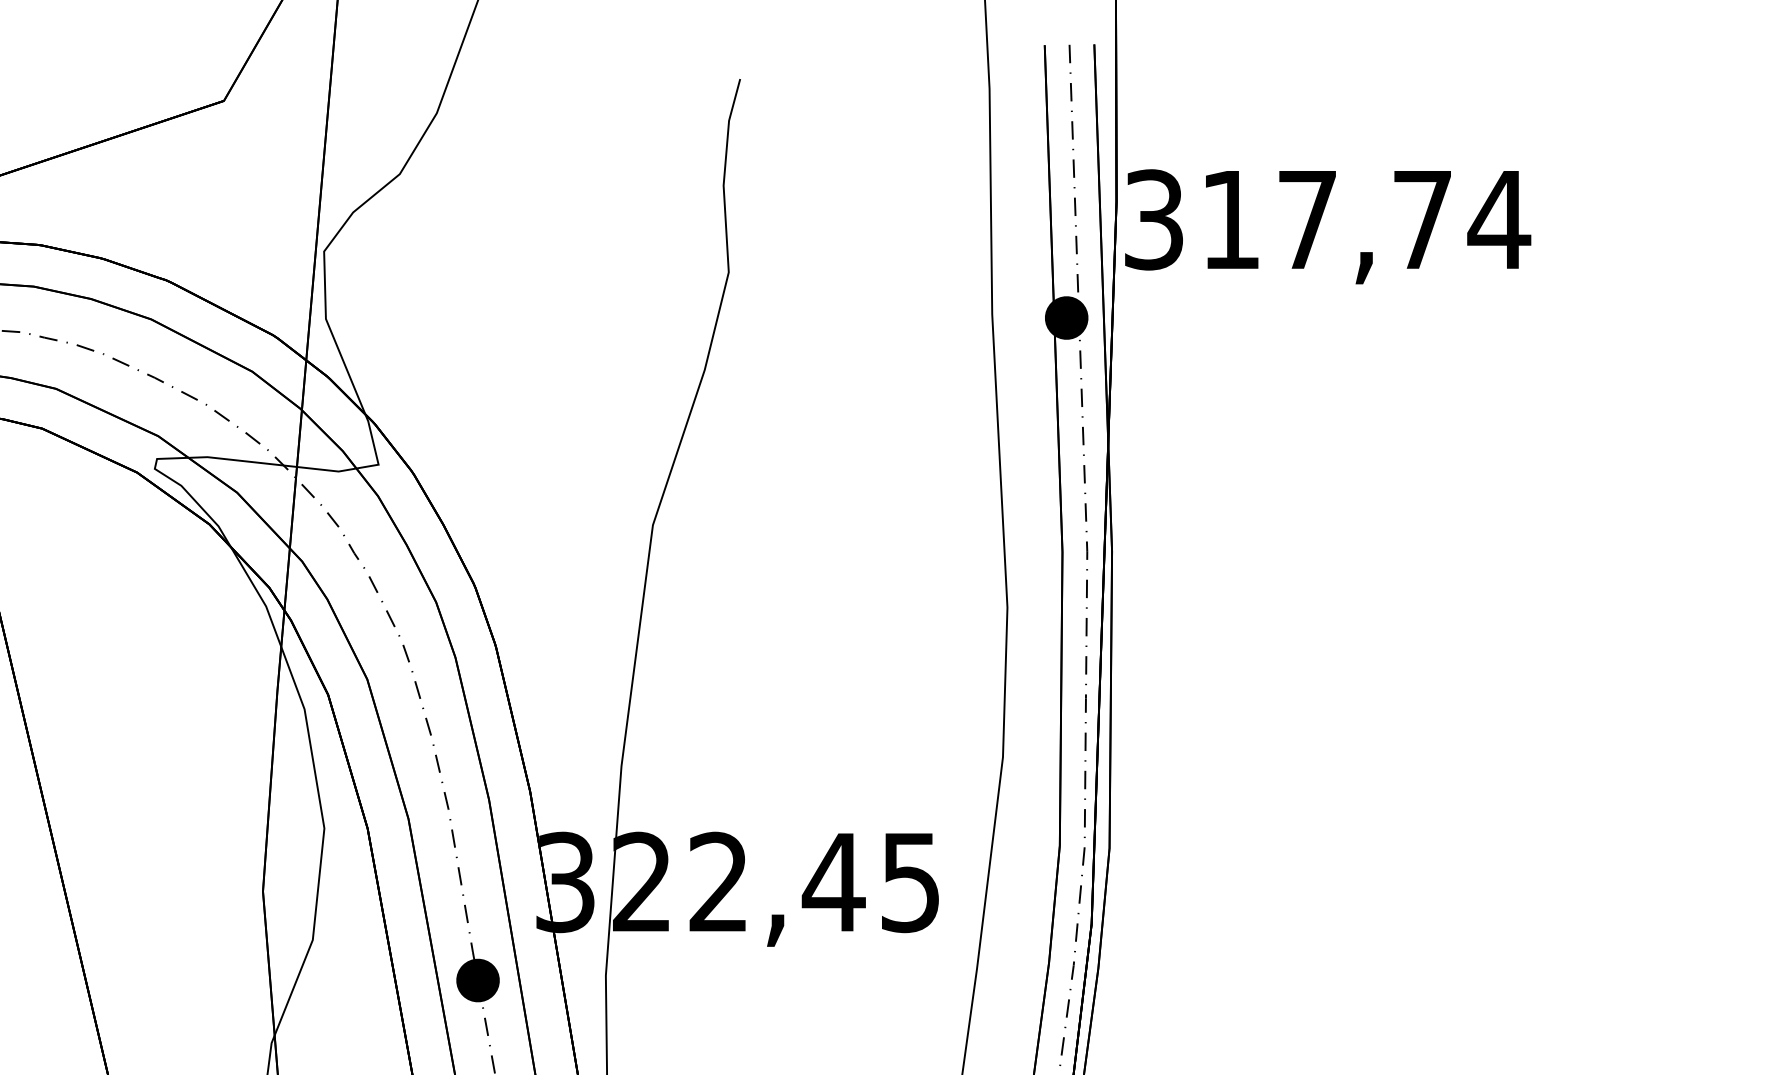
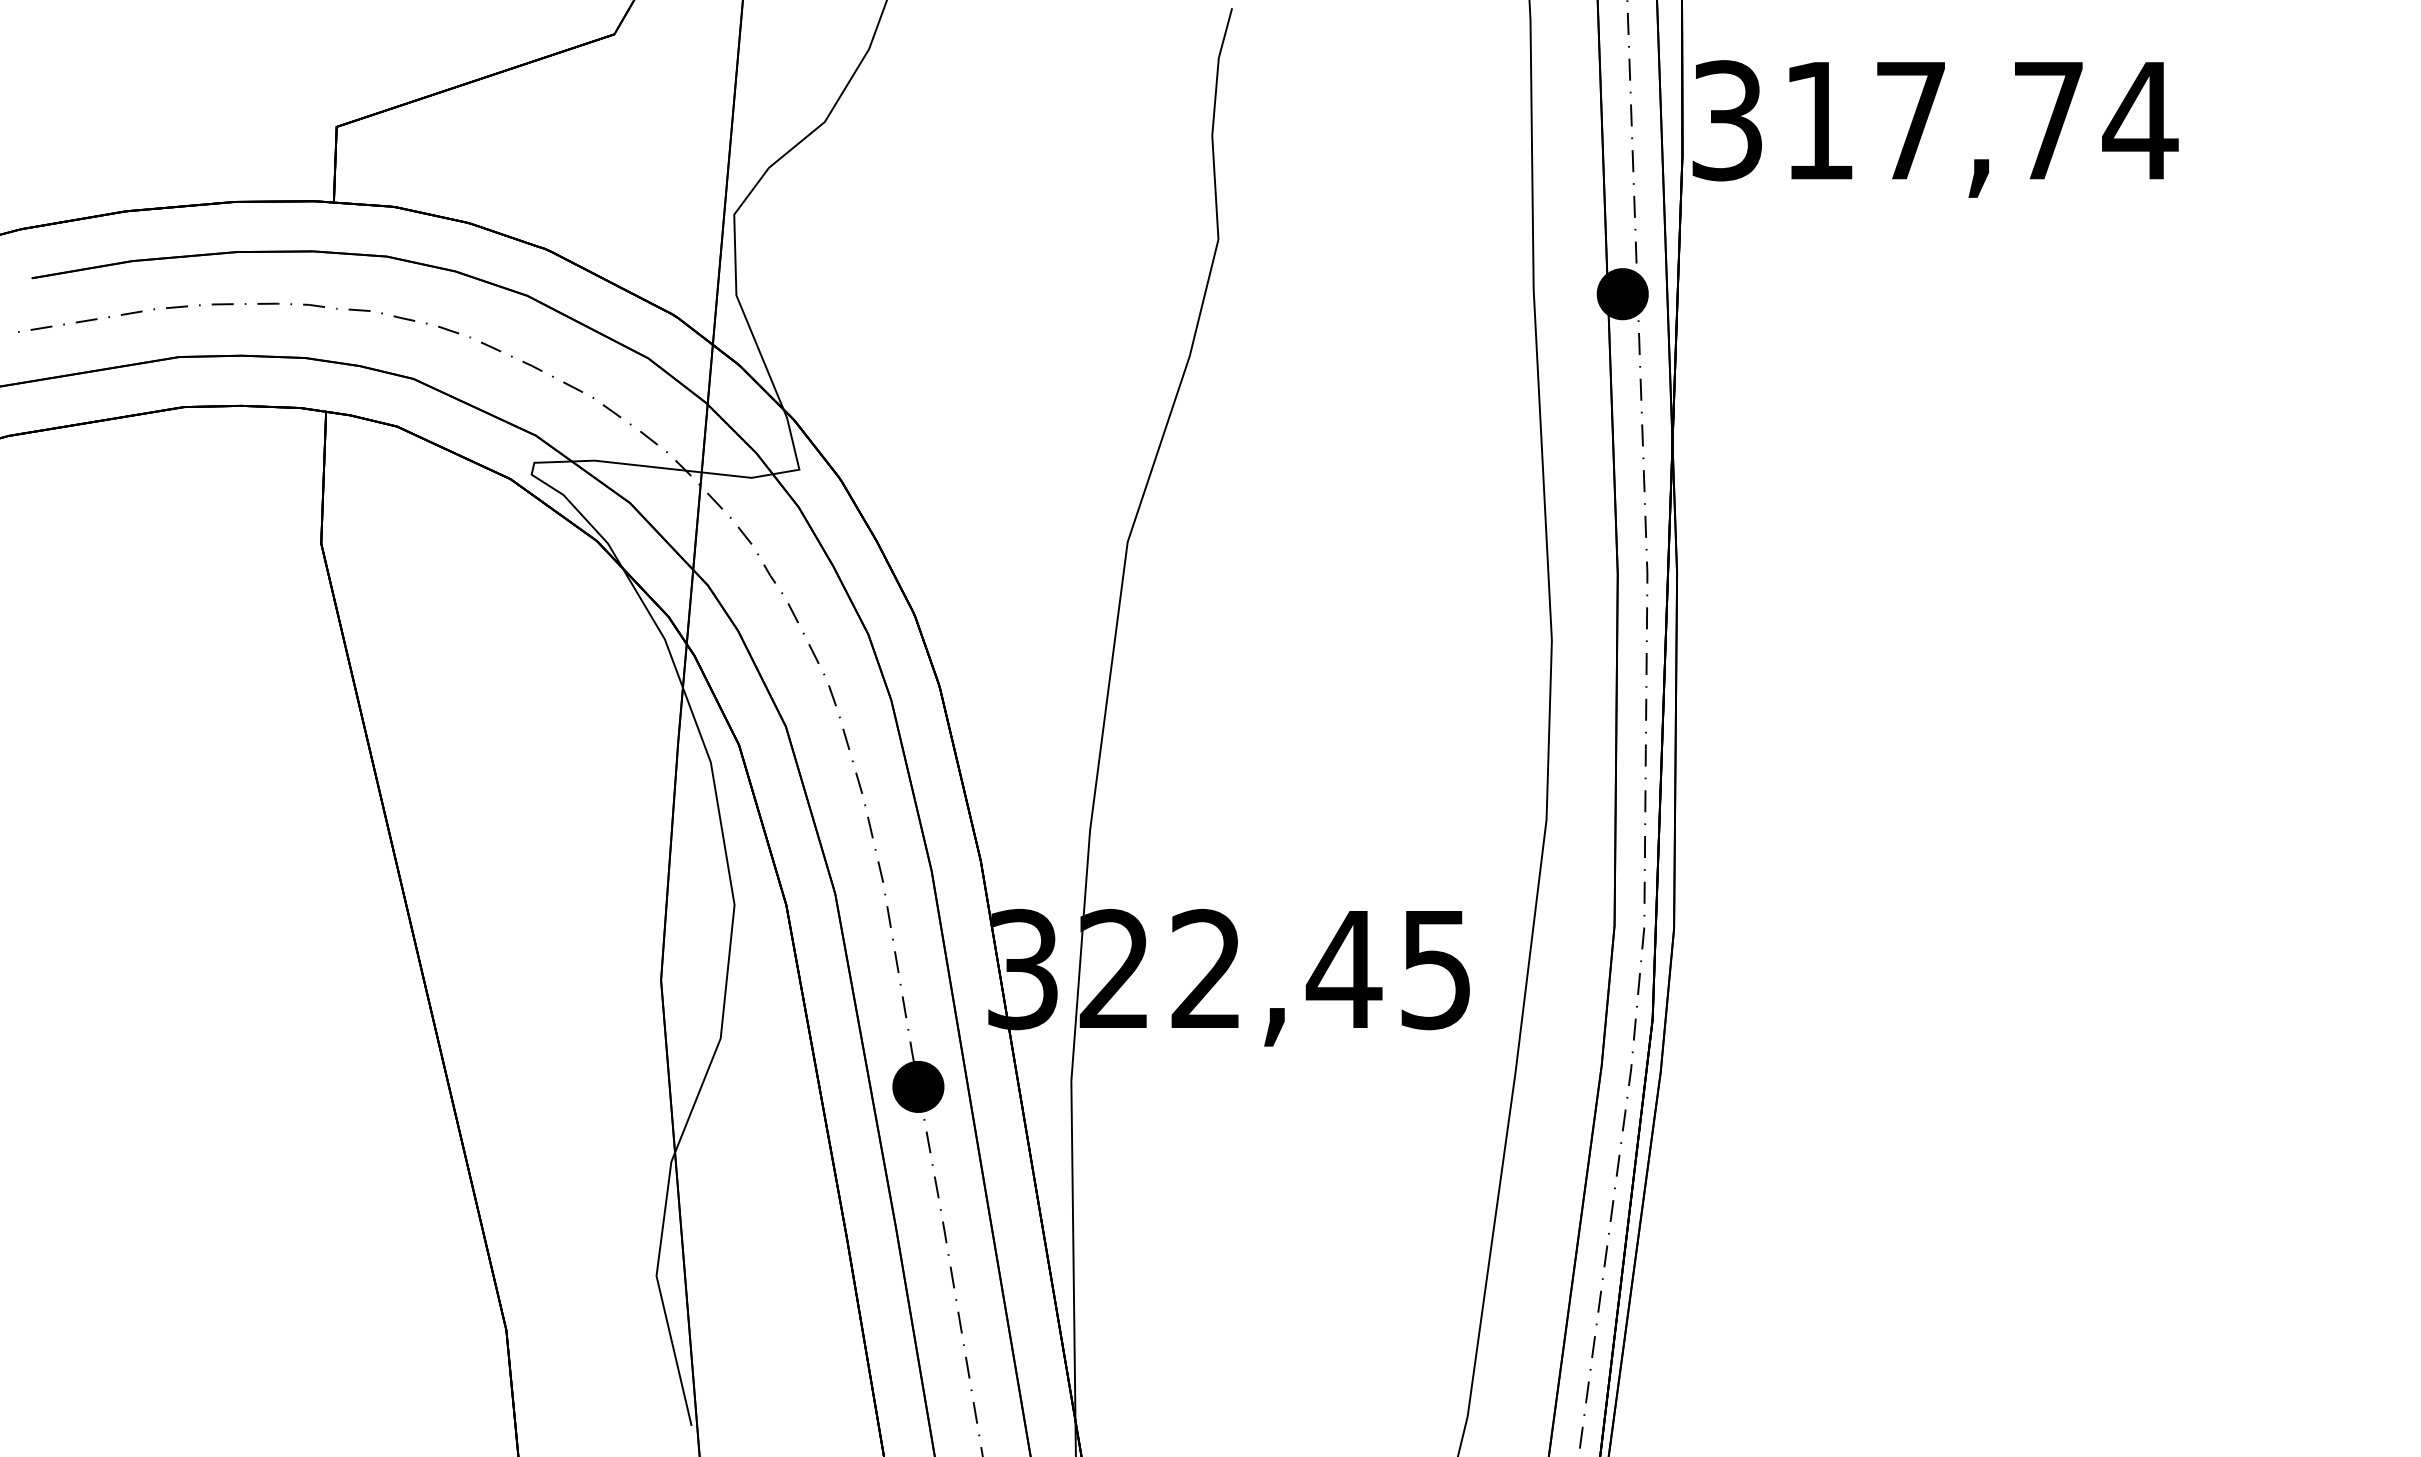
text: (1328, 226) -> (1935, 128), moved

